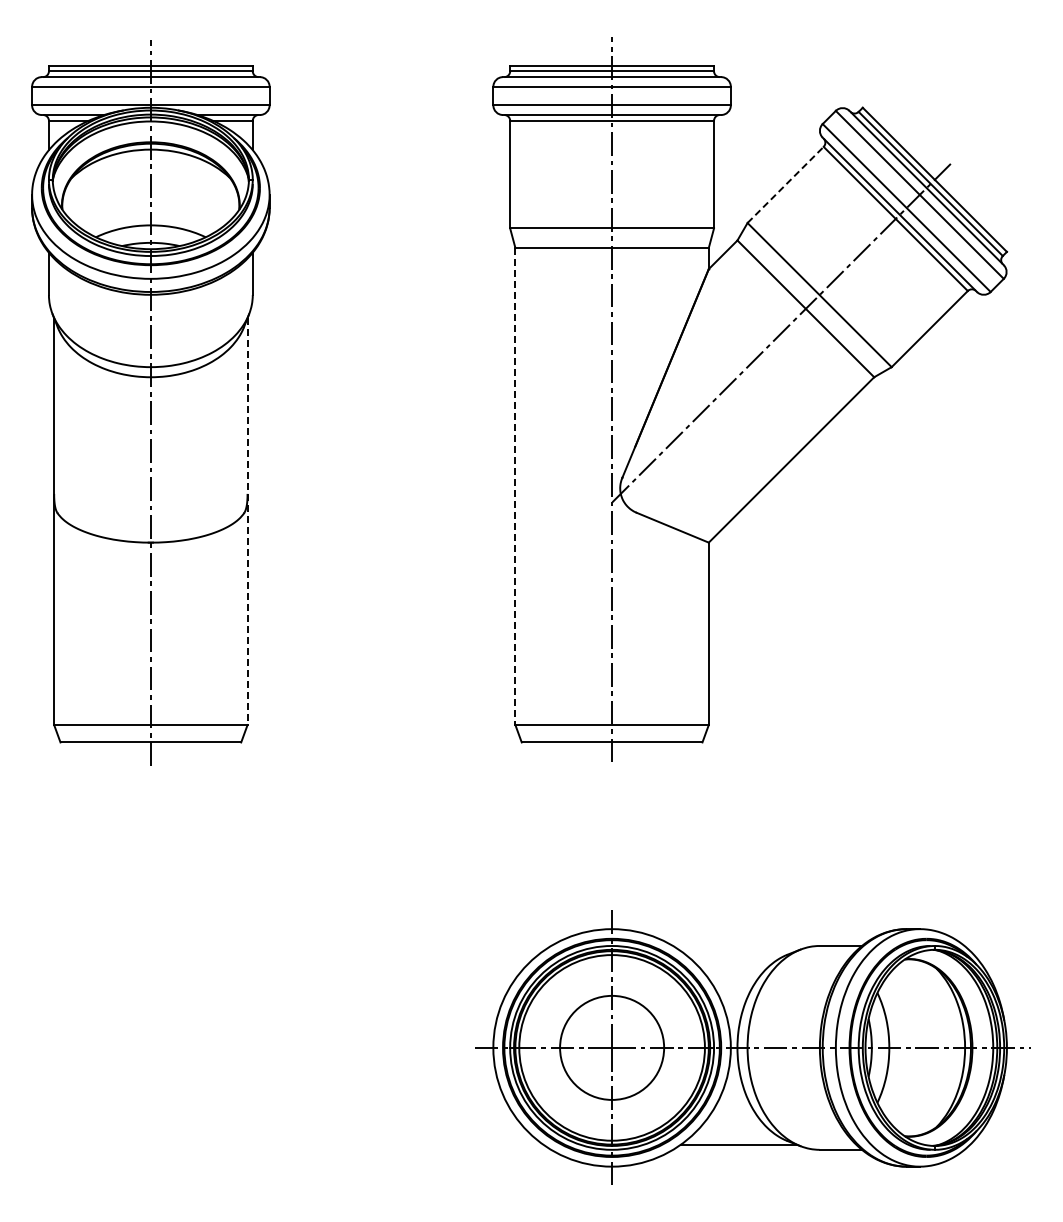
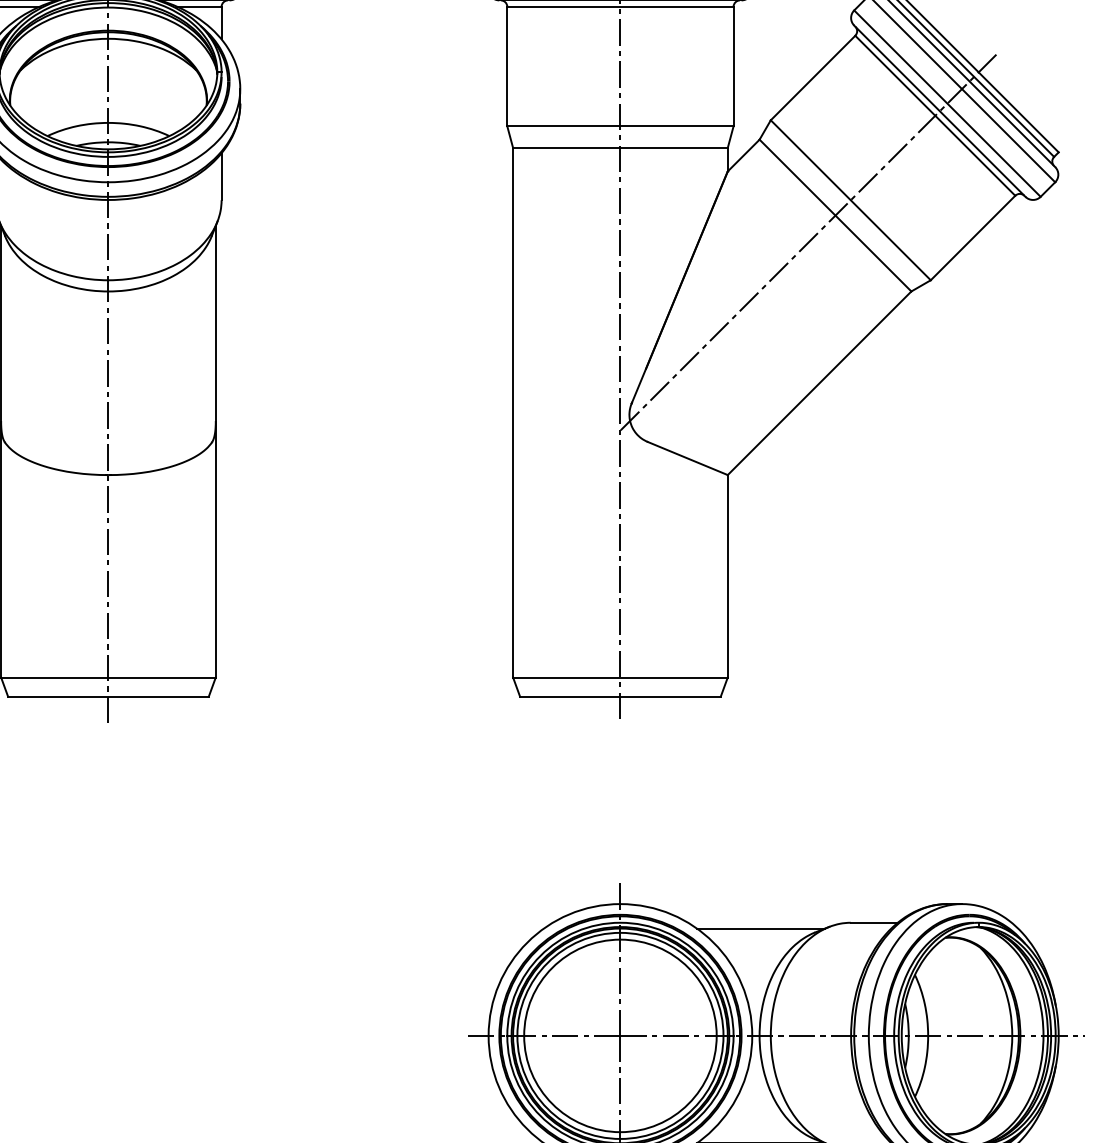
line: (785, 184) -> (812, 77), dashed -> solid
line: (515, 486) -> (513, 412), dashed -> solid
line: (247, 522) -> (215, 452), dashed -> solid
line: (738, 951) -> (760, 928), added
circle: (611, 1047) -> (619, 1035), size x1.67

